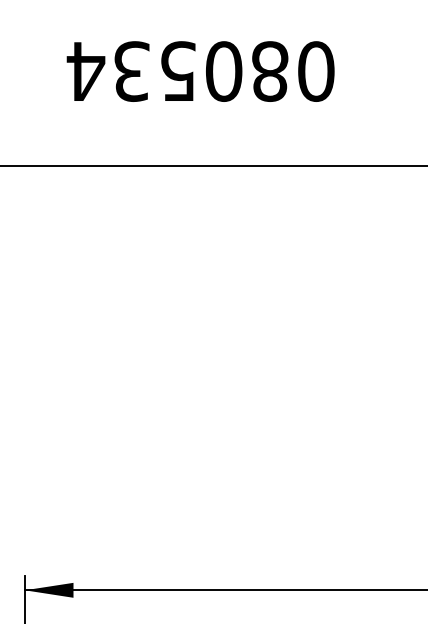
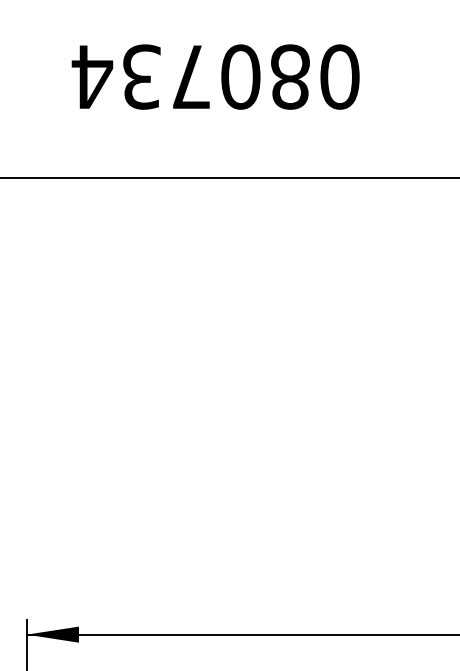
text: (178, 71) -> (191, 76), 080534 -> 080734

